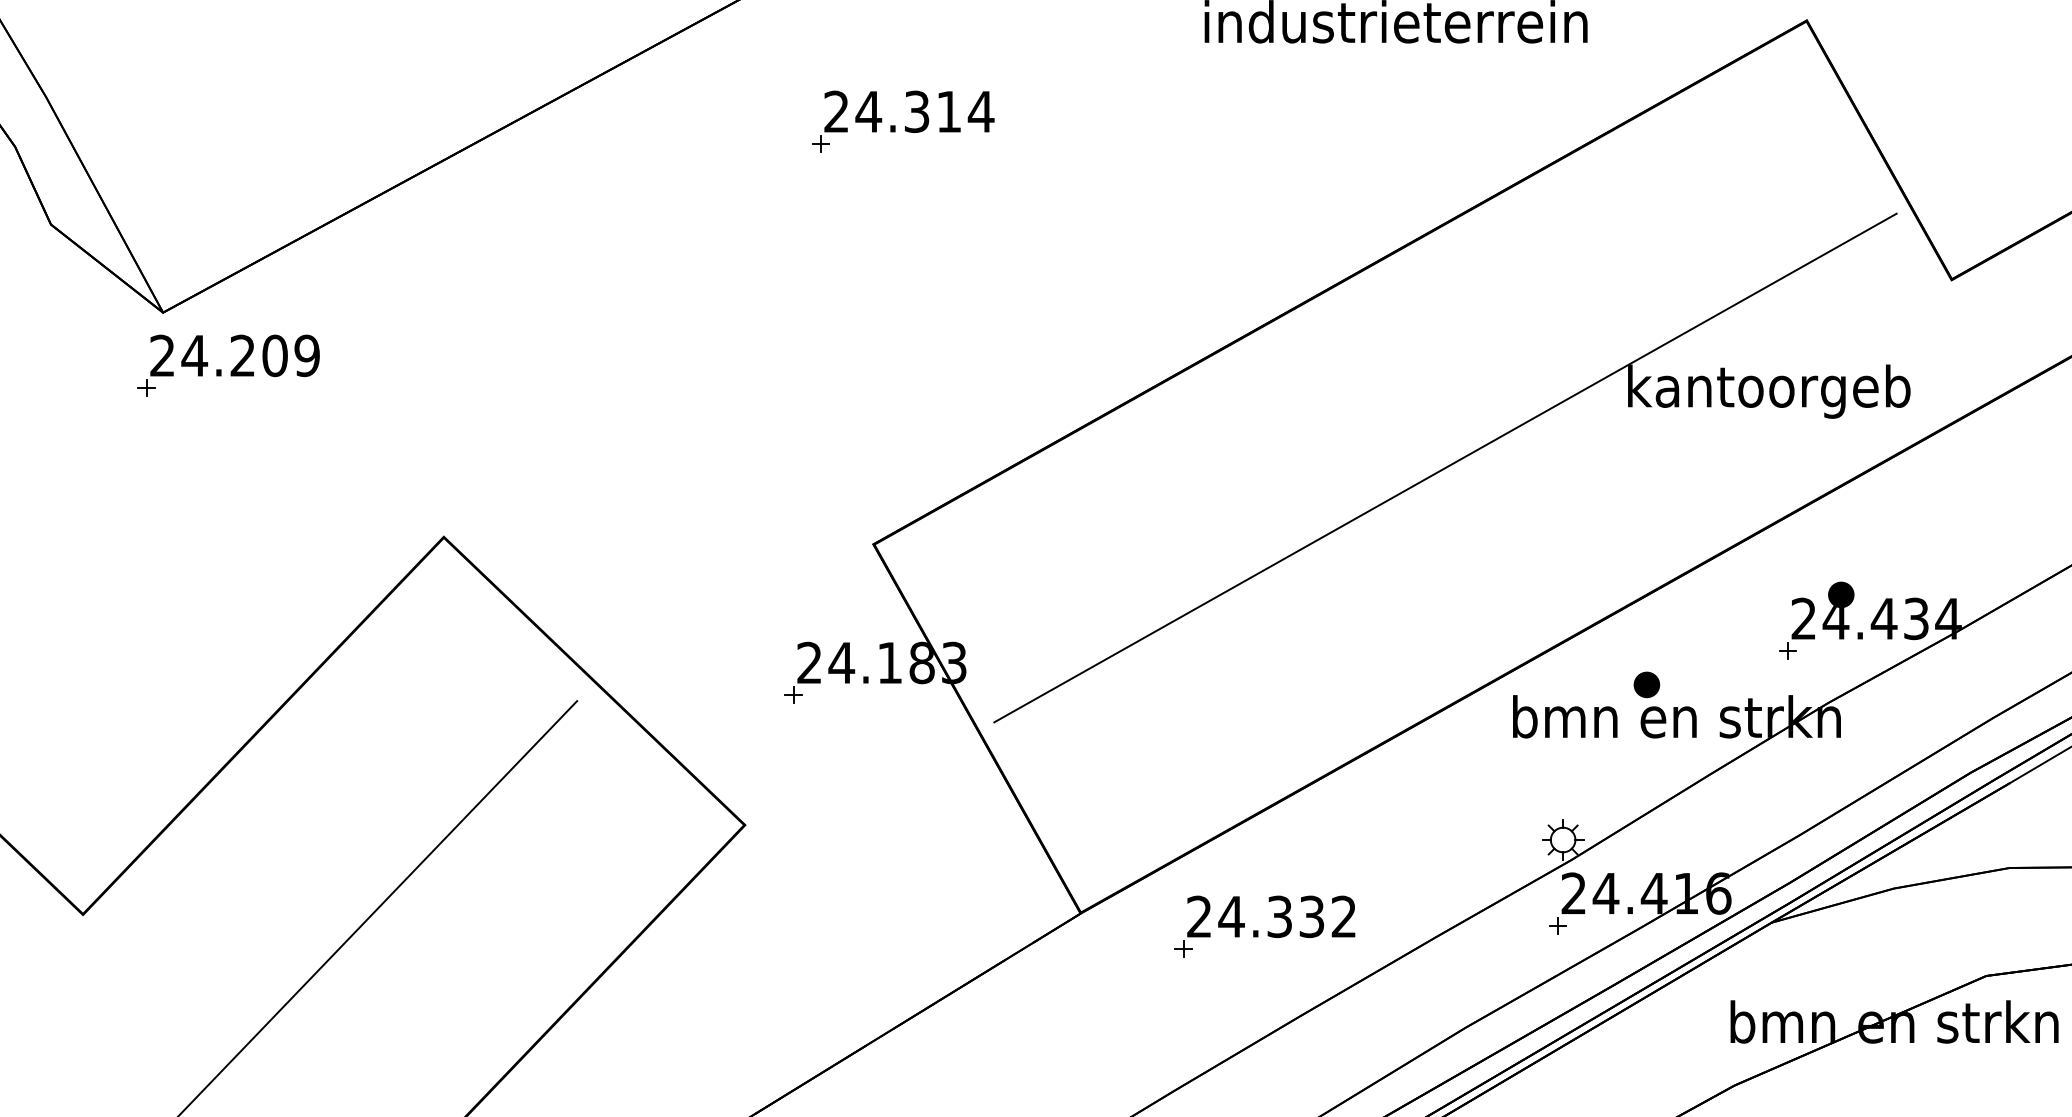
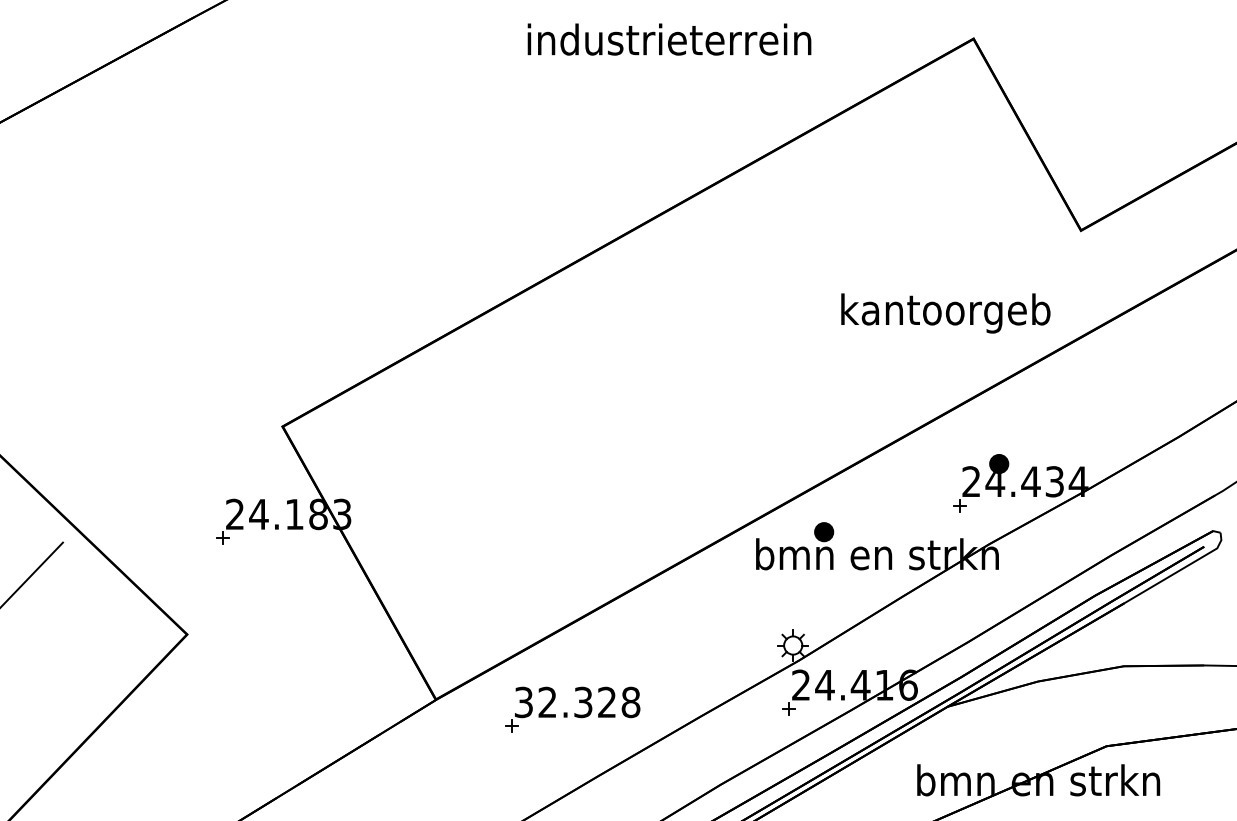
part: (903, 121) -> (304, 113), removed
line: (1445, 467) -> (706, 369), removed
part: (1646, 684) -> (823, 531), moved
text: (1271, 916) -> (577, 702), 24.332 -> 32.328

